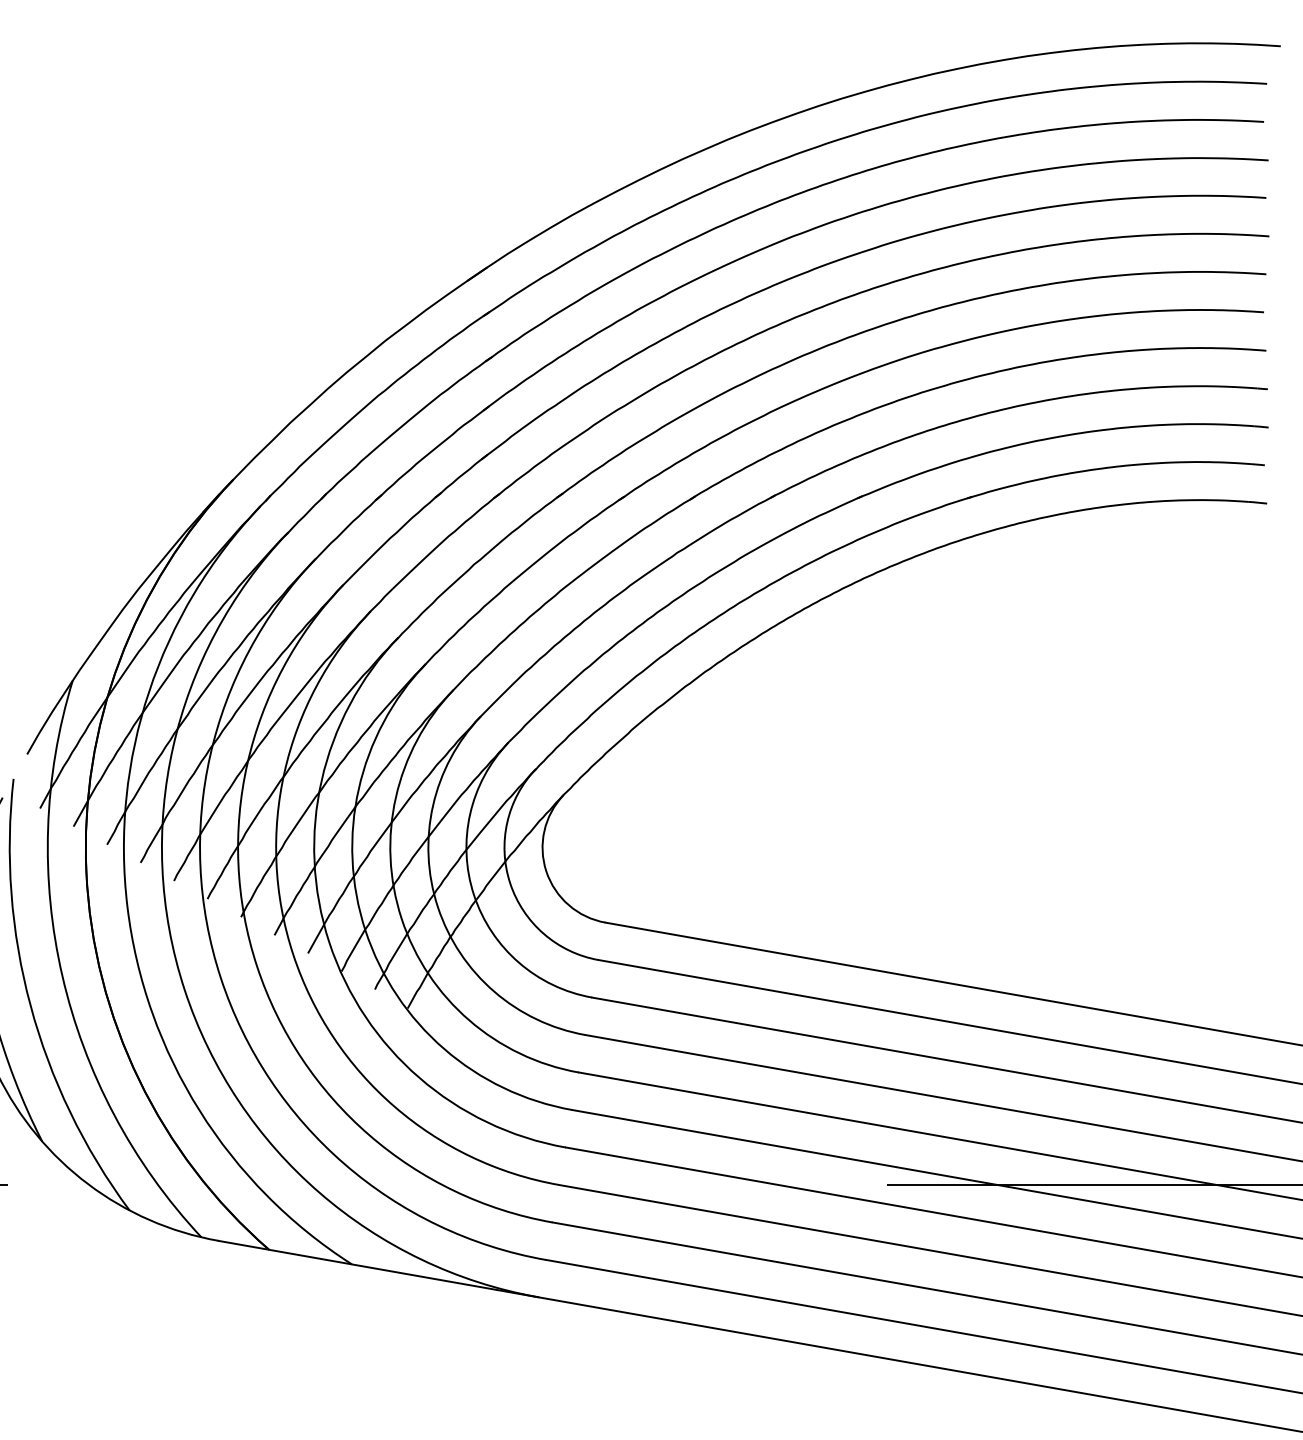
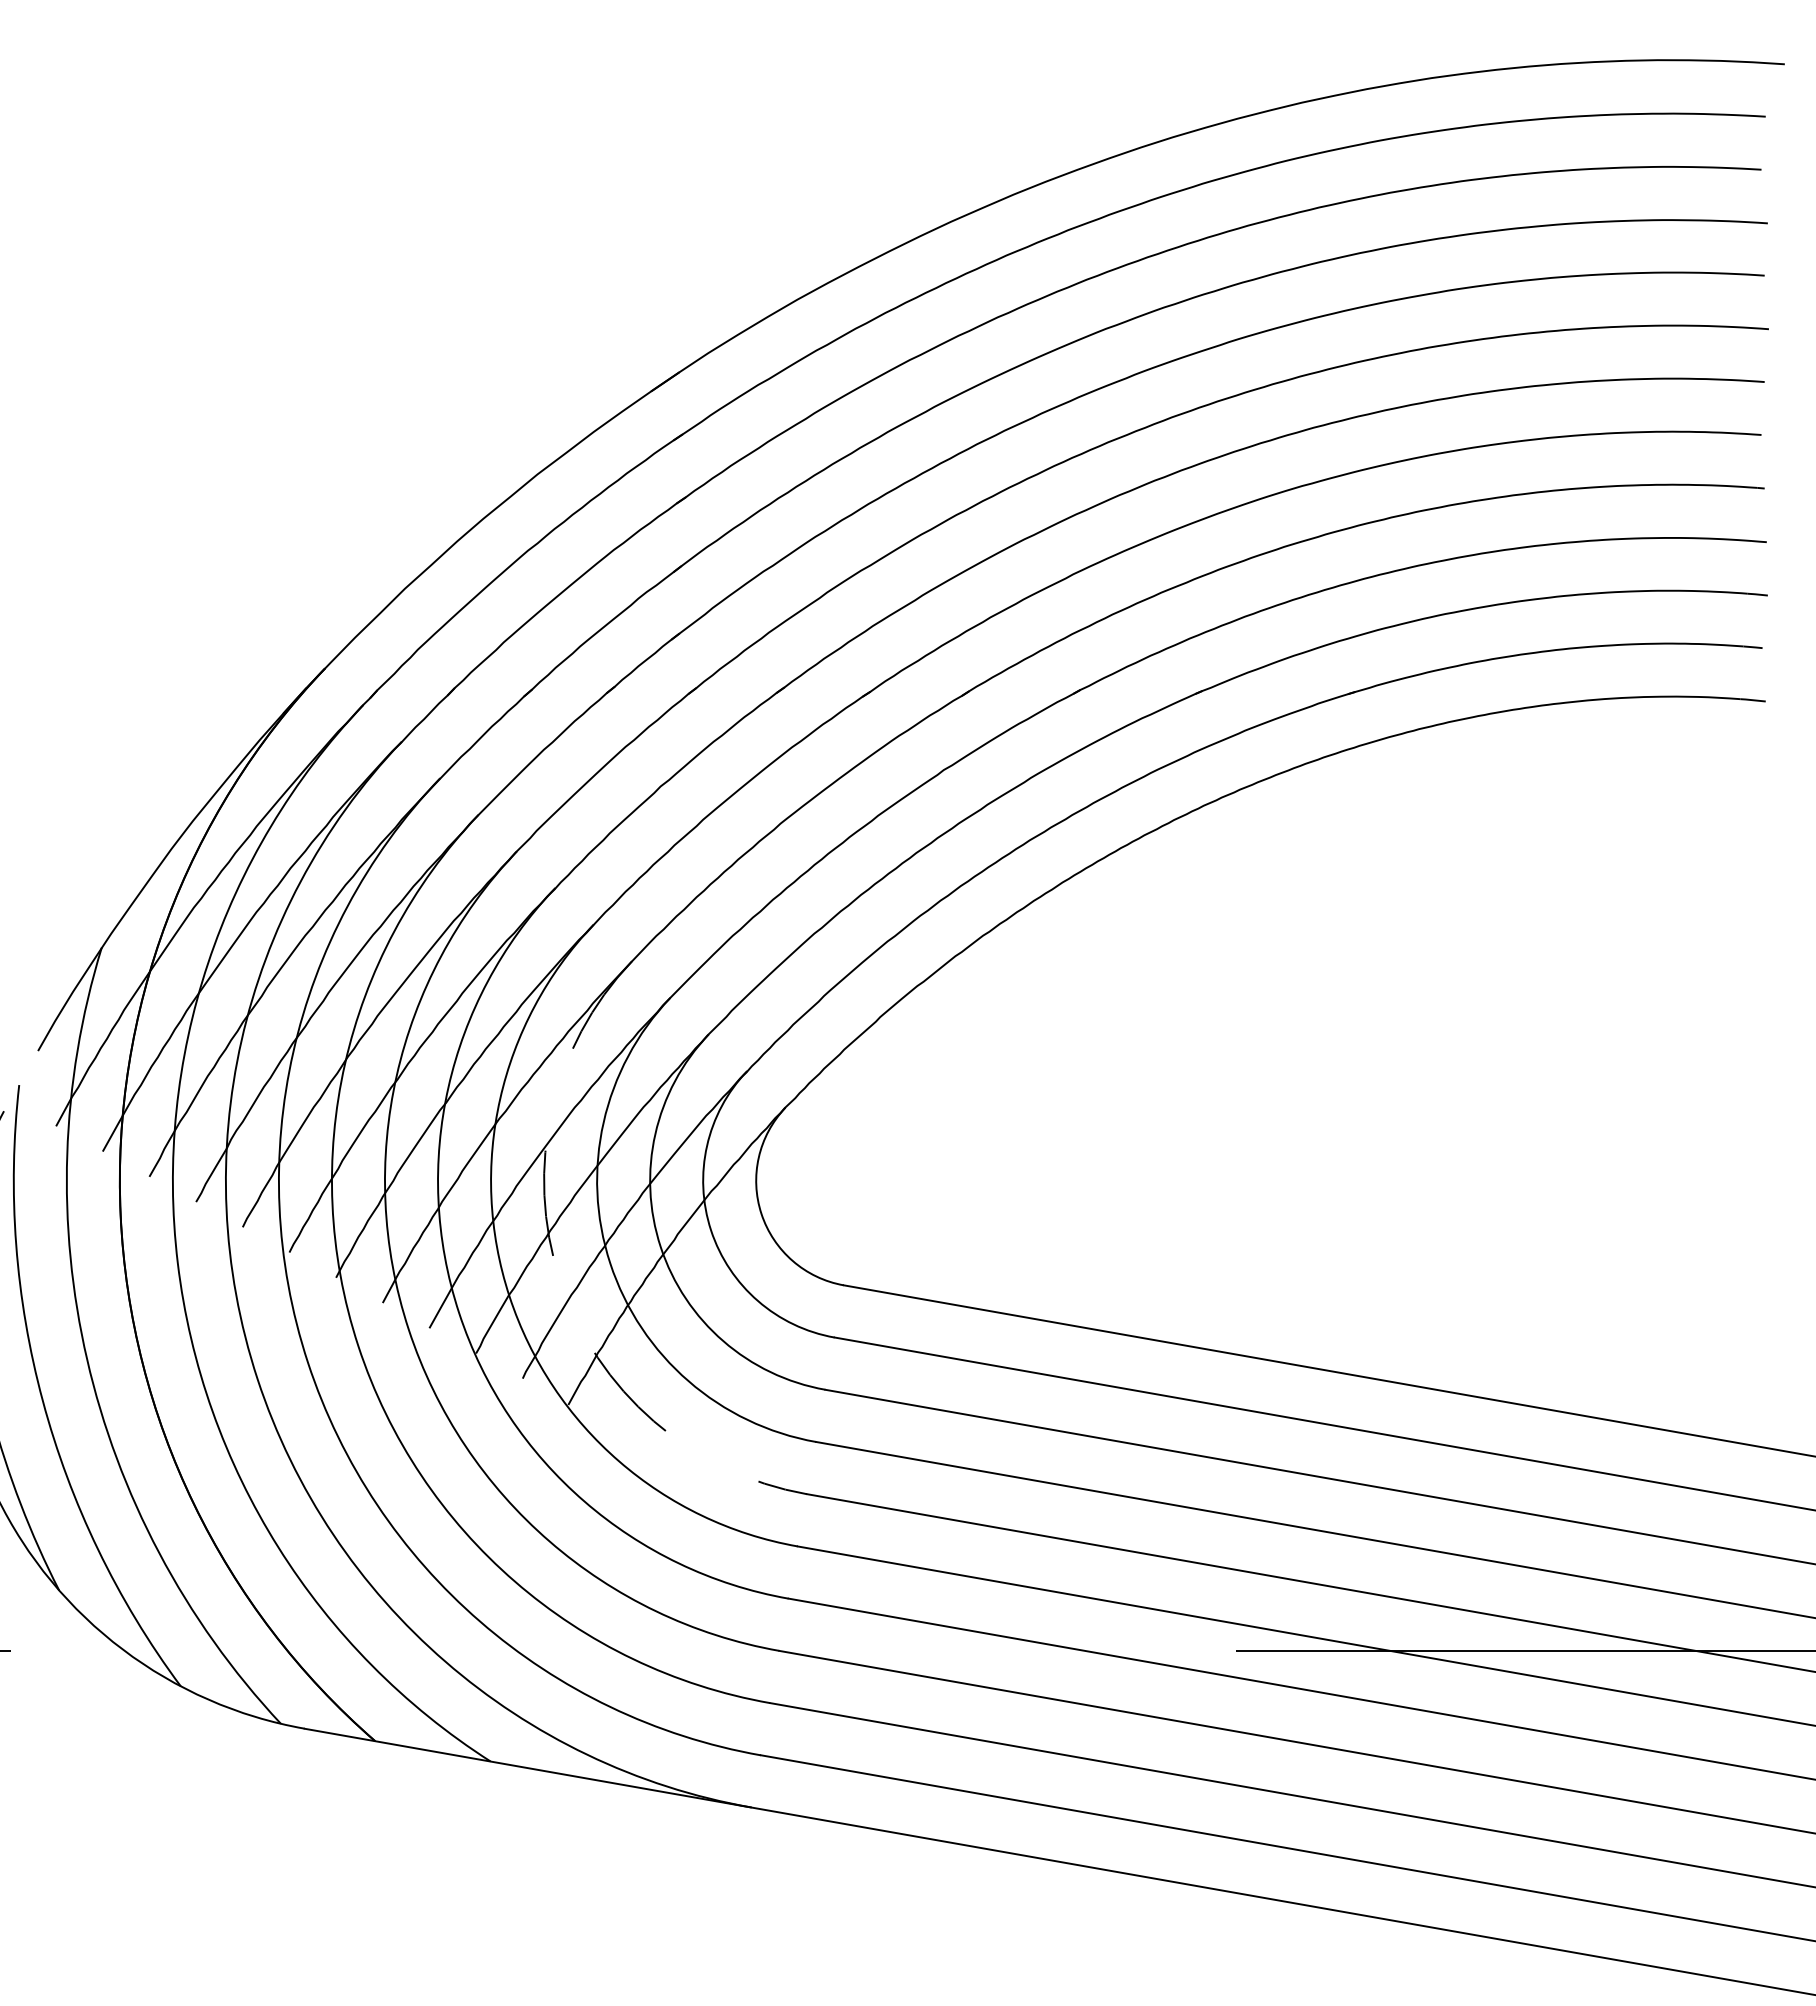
arc: (401, 919) -> (559, 1280), solid -> dashed

